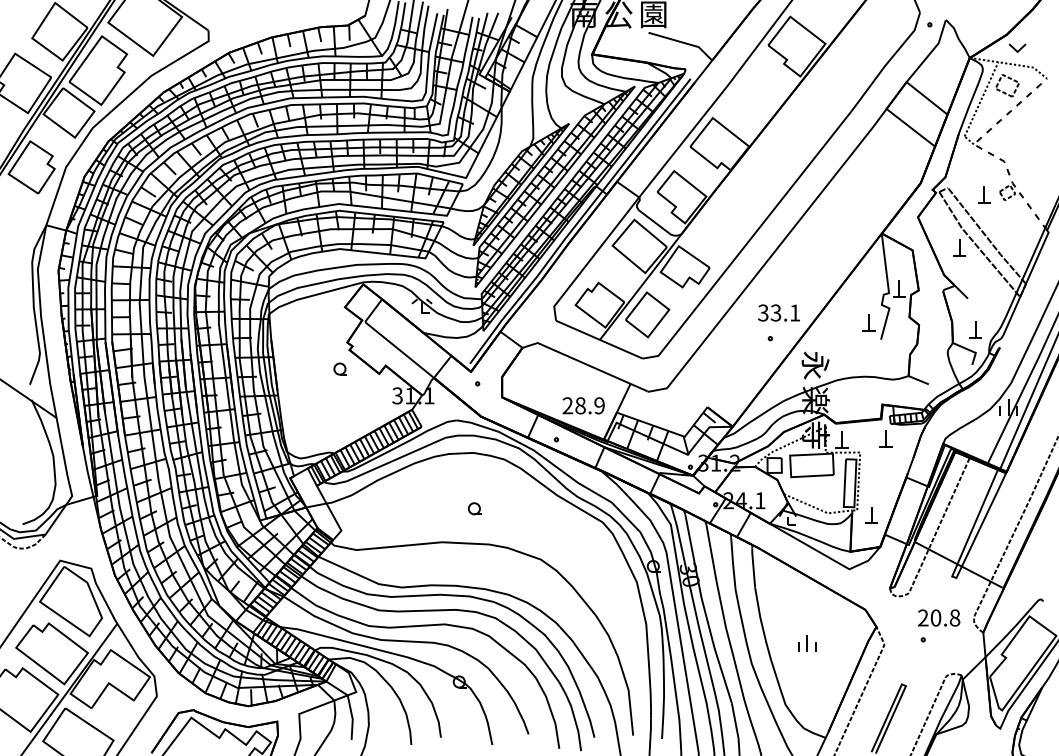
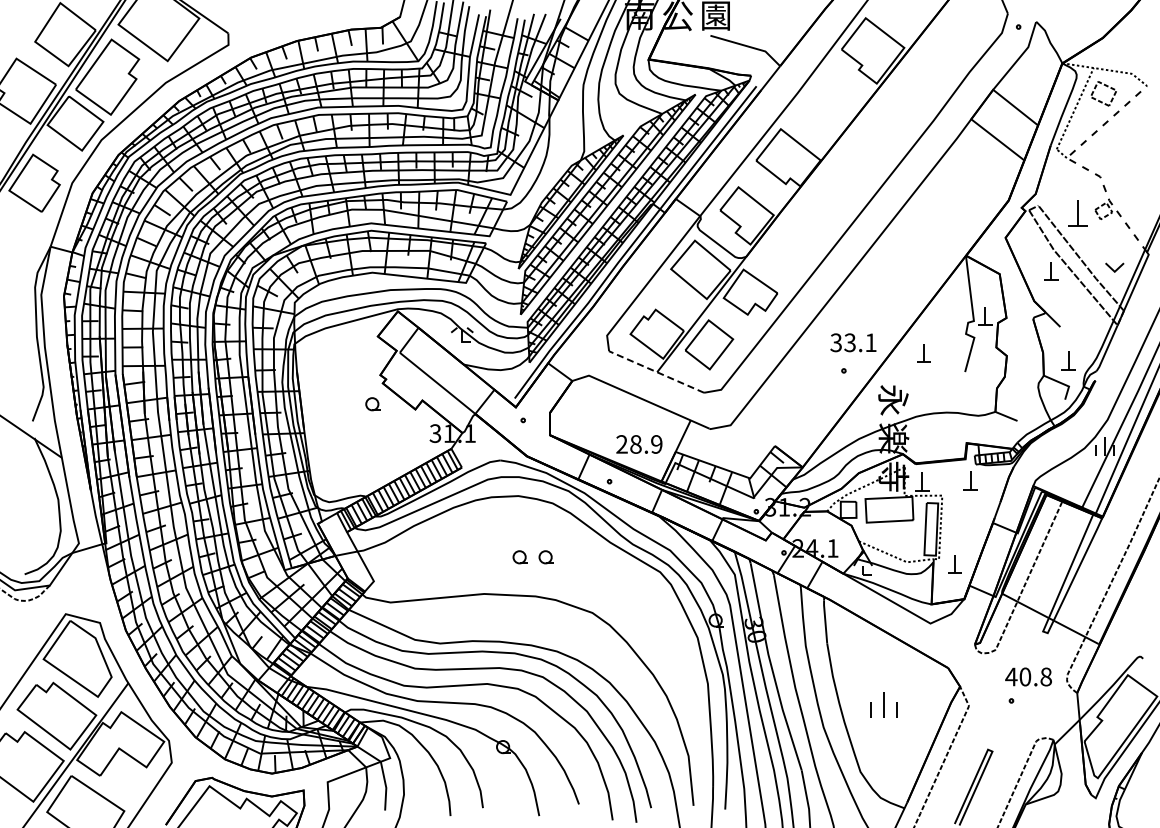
part: (1017, 48) -> (1114, 267), moved
part: (984, 195) -> (1078, 213), size x1.4
part: (868, 322) -> (923, 353), moved
line: (600, 340) -> (657, 372), solid -> dashed
part: (498, 508) -> (545, 557), added
text: (923, 617) -> (1011, 676), 20.8 -> 40.8
part: (806, 643) -> (883, 704), size x1.4

